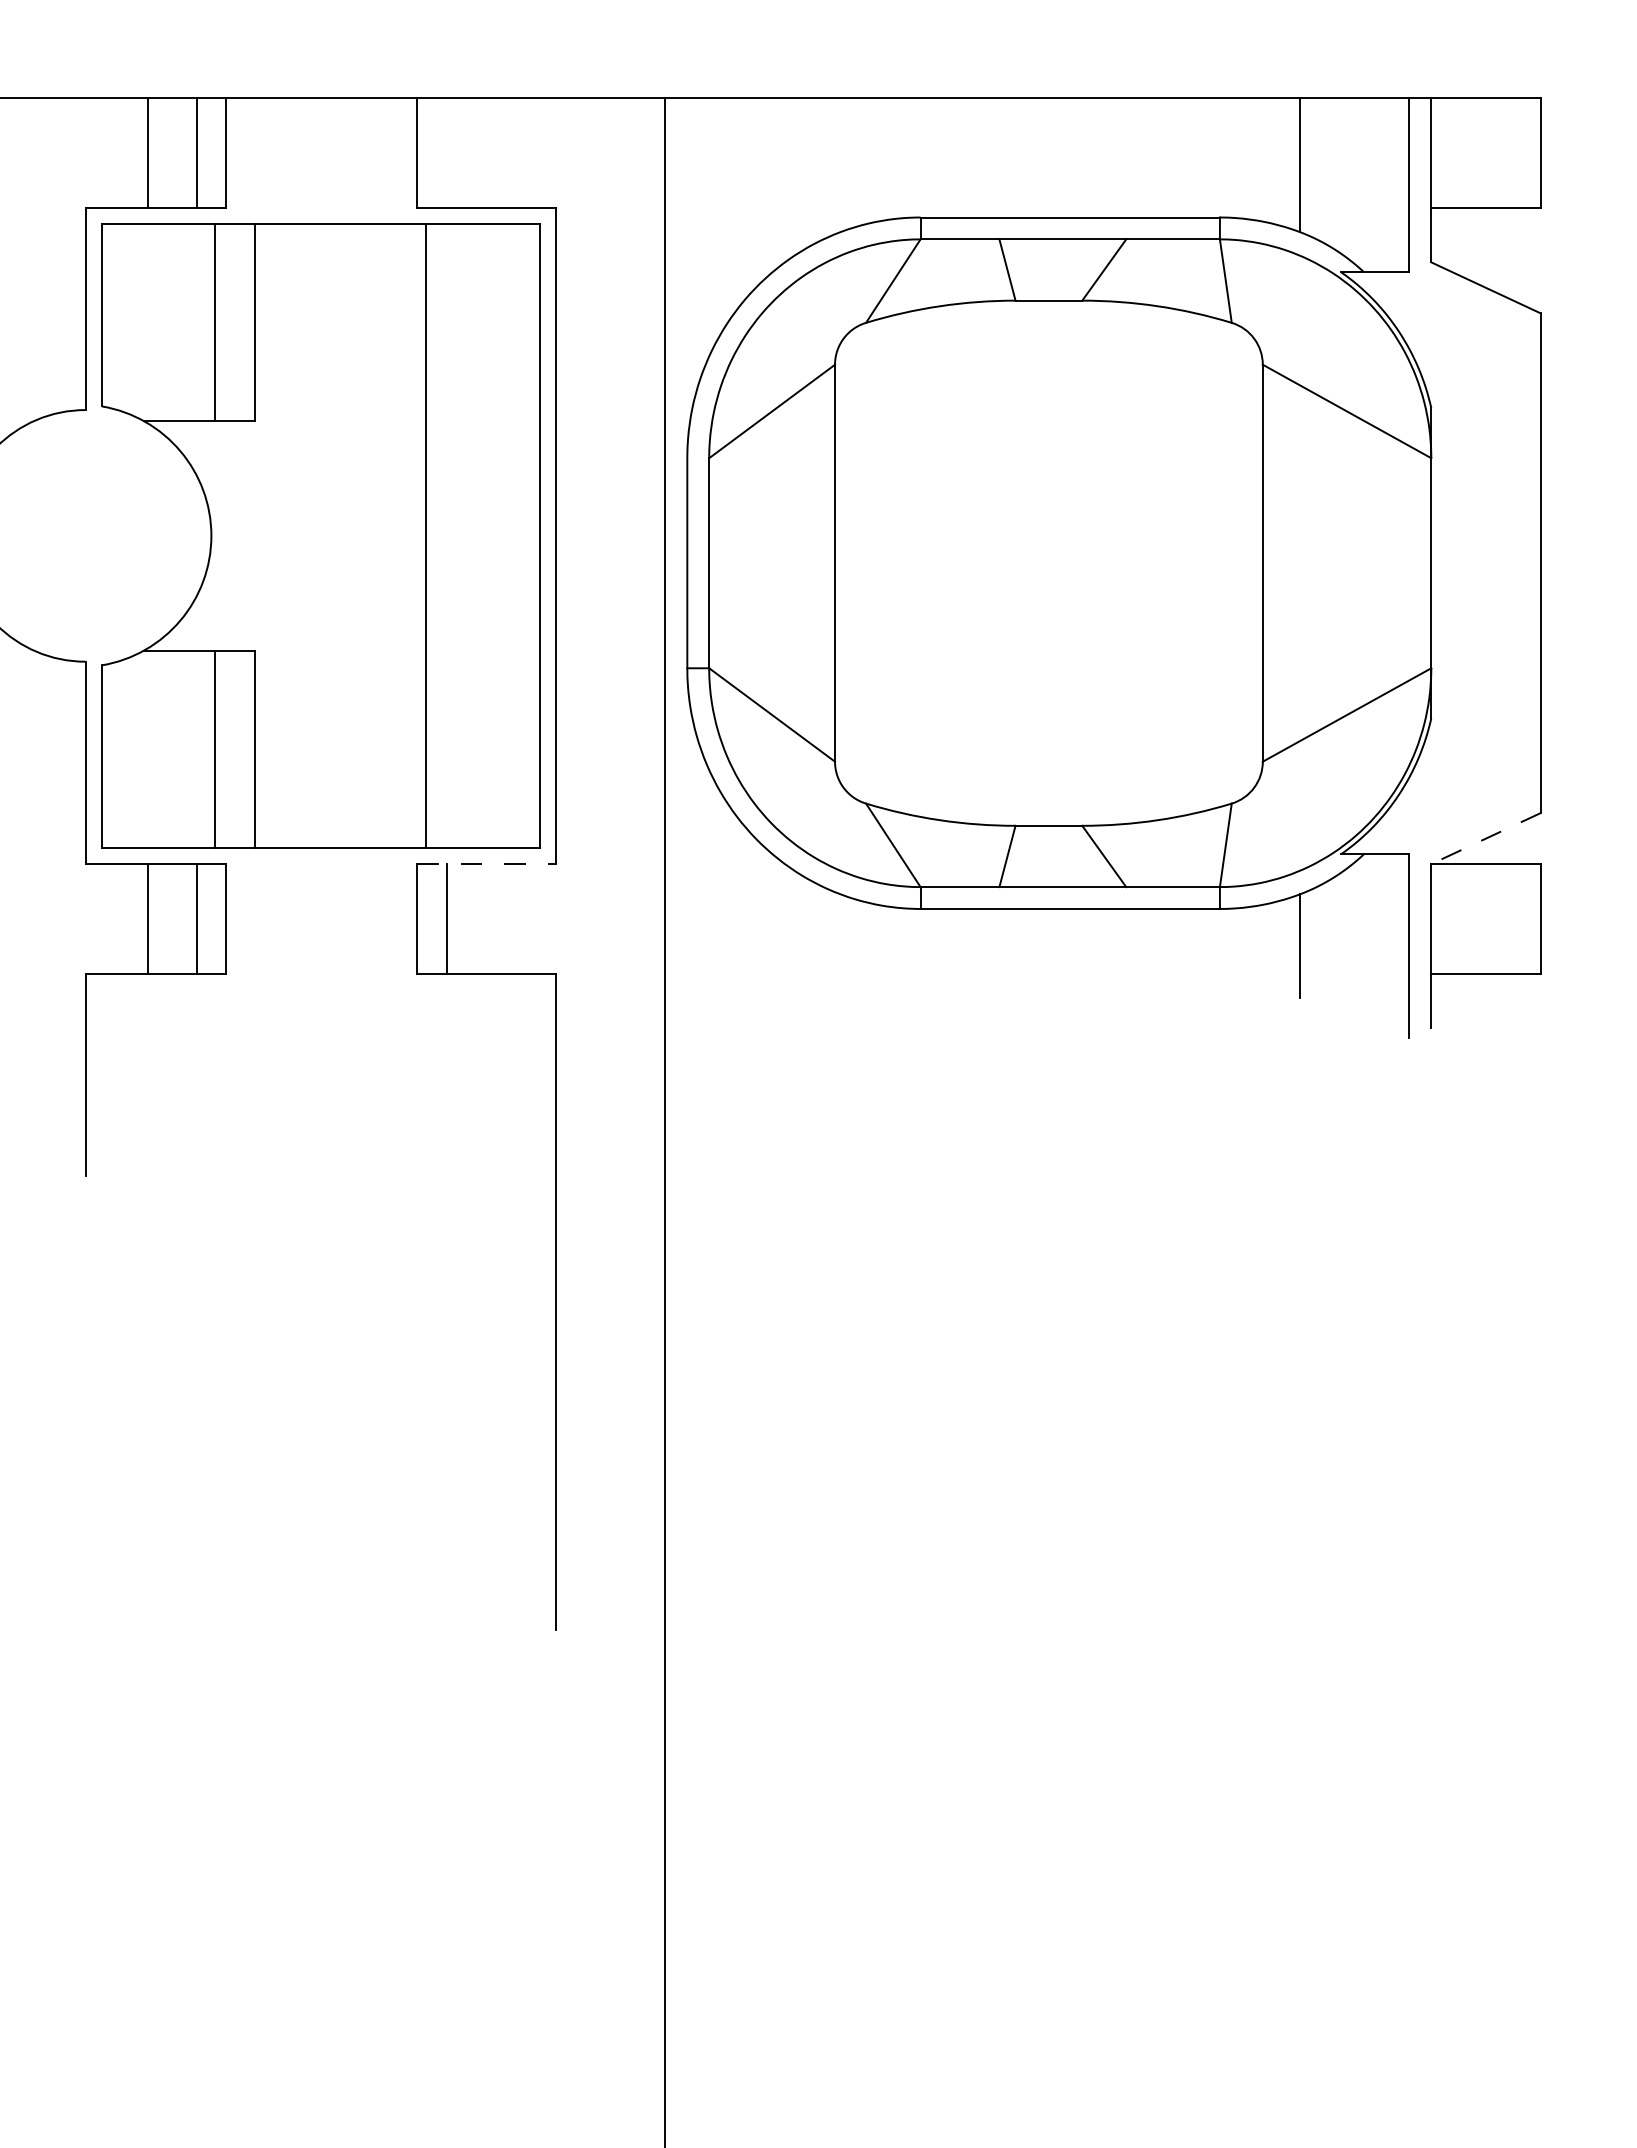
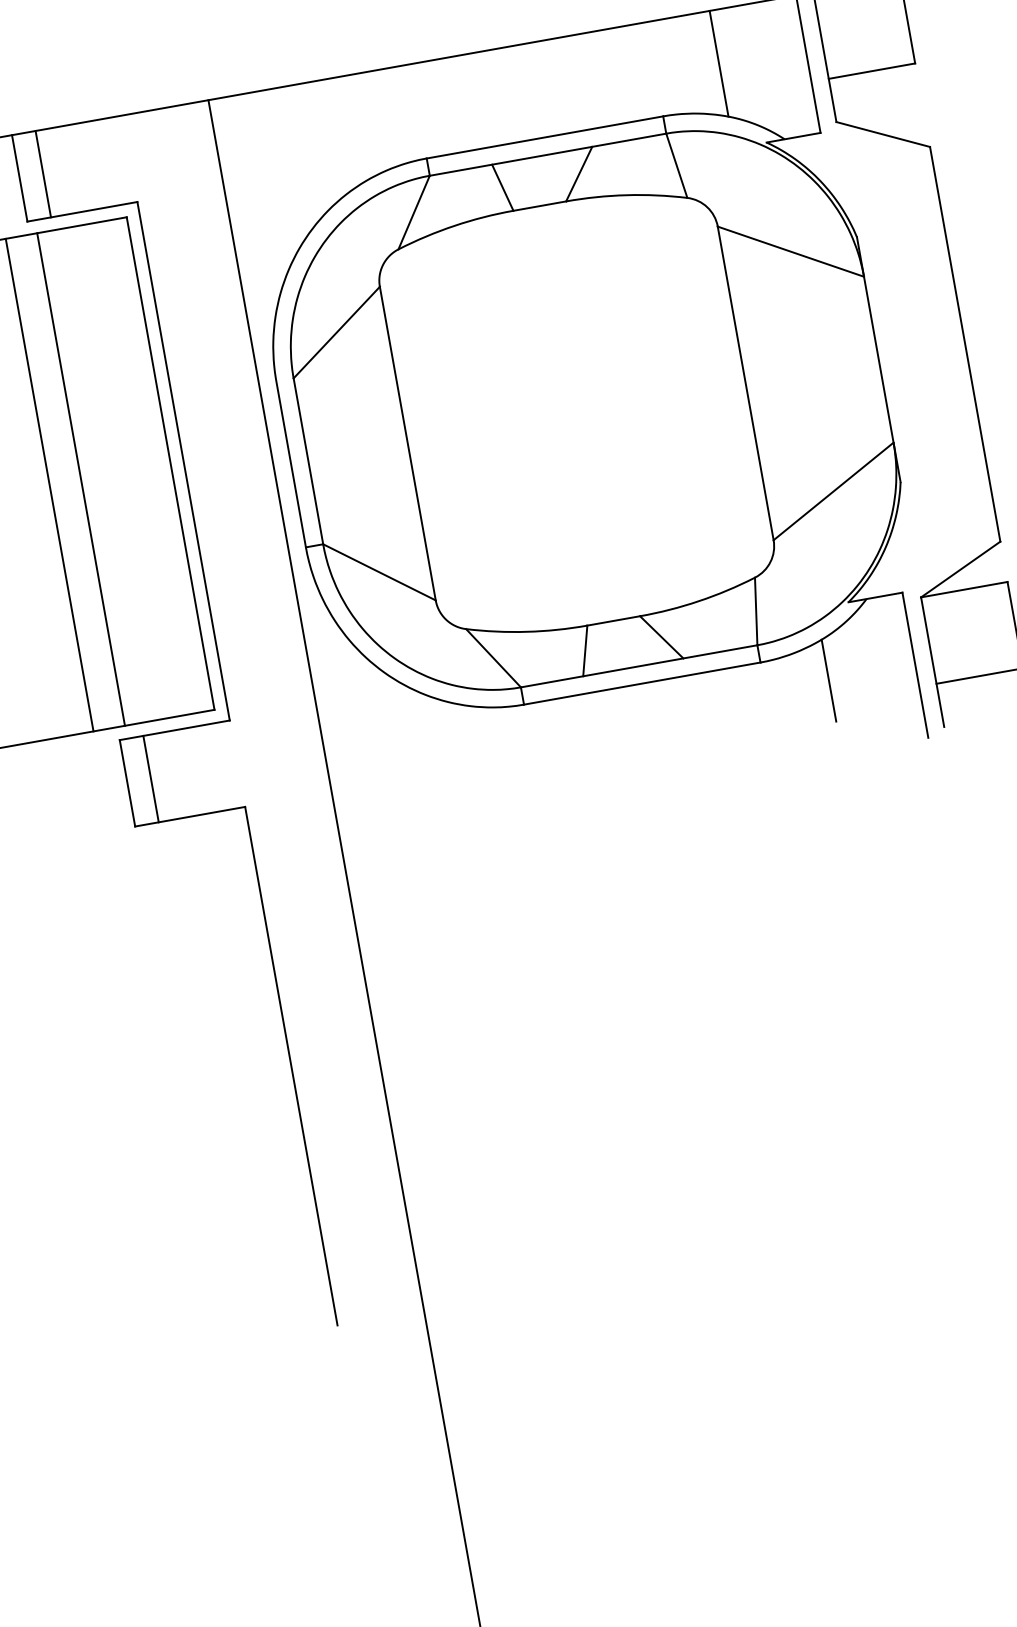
line: (446, 152) -> (43, 173), added
line: (386, 535) -> (49, 484), added
line: (1485, 838) -> (960, 569), dashed -> solid
line: (486, 864) -> (174, 730), dashed -> solid

